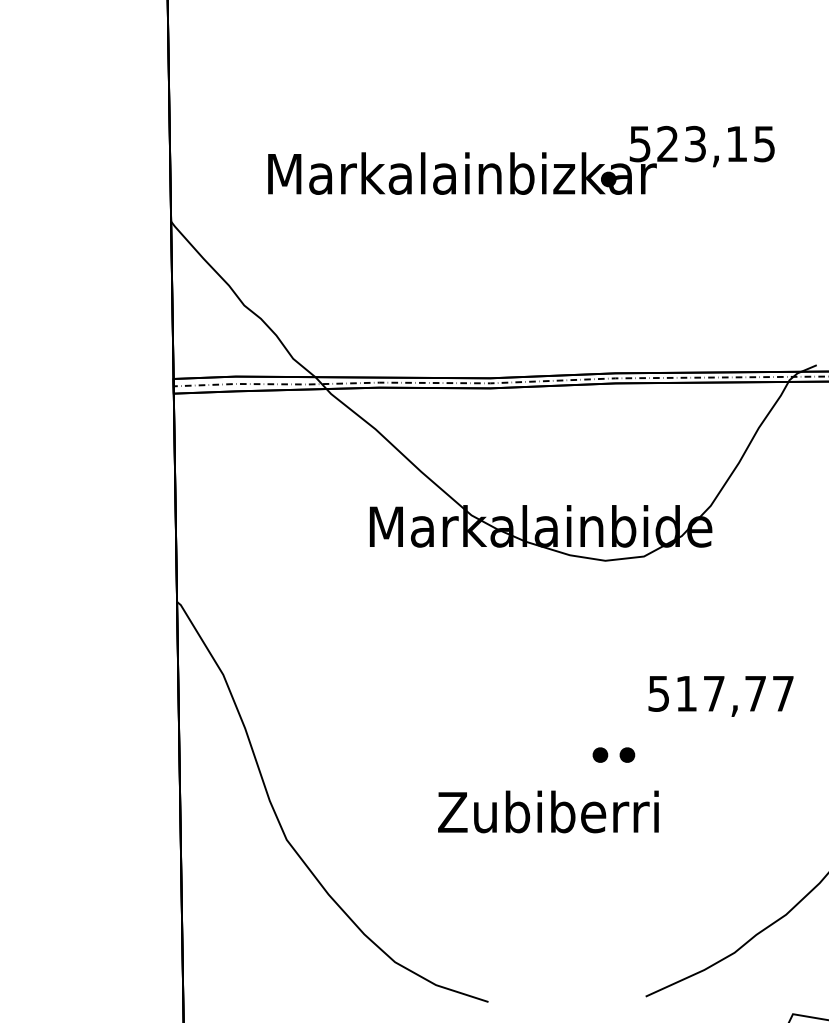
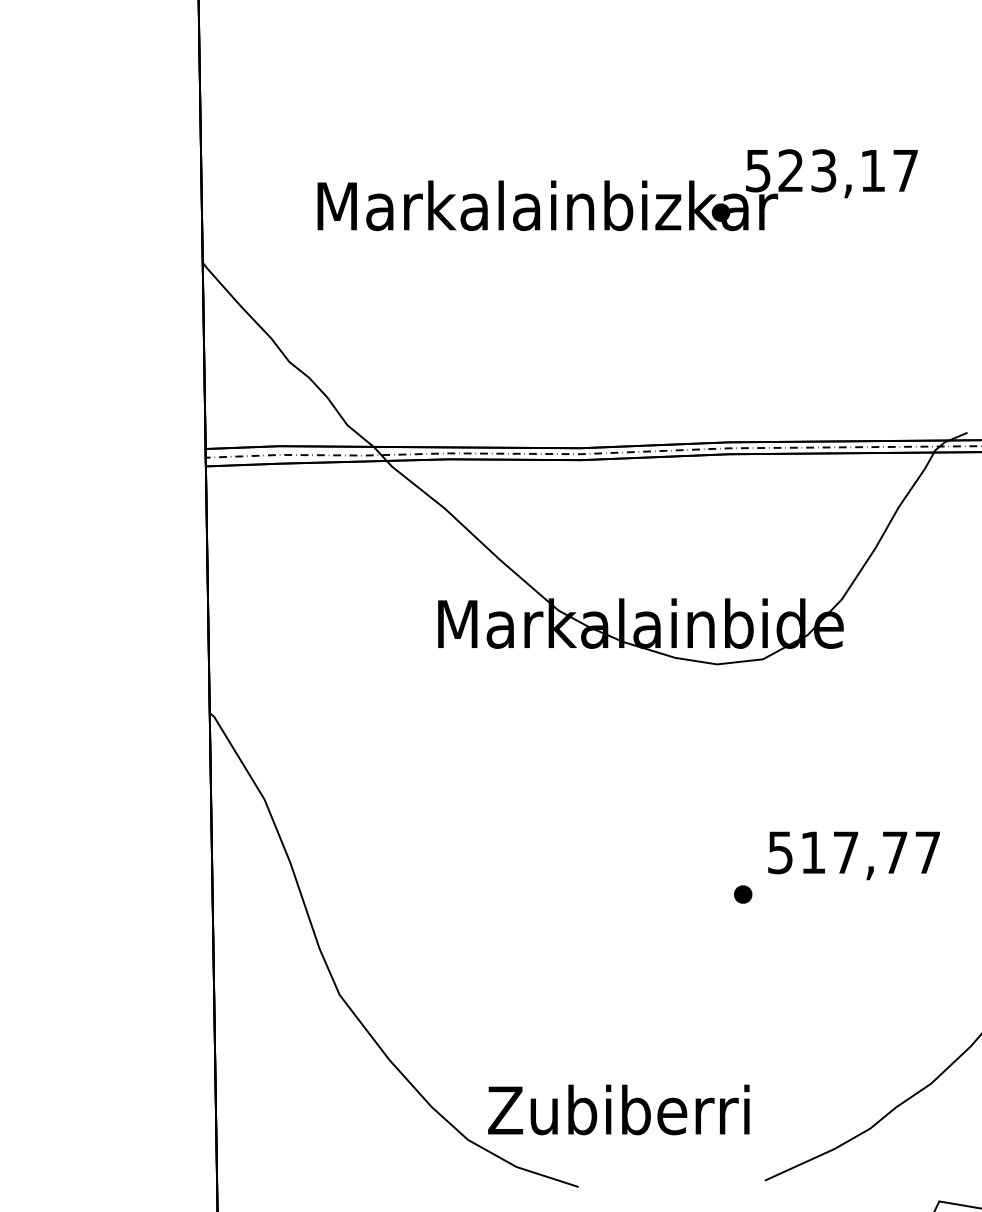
text: (764, 144) -> (905, 171), 523,15 -> 523,17
text: (720, 696) -> (853, 855), moved
part: (600, 754) -> (711, 893), removed
text: (548, 811) -> (618, 1109), moved

